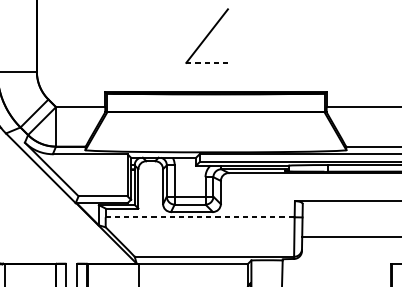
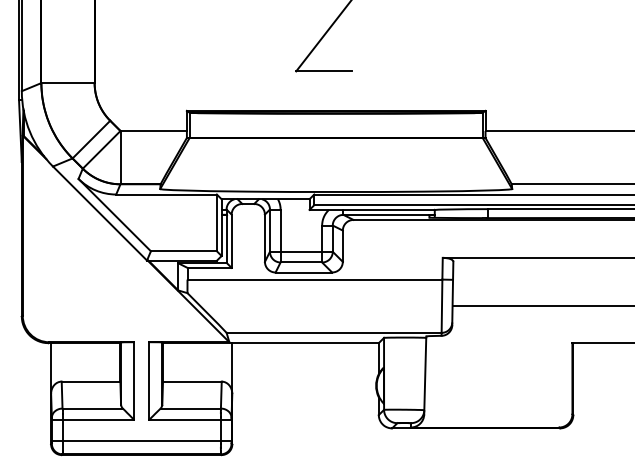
line: (206, 63) -> (323, 71), dashed -> solid
line: (200, 217) -> (315, 279), dashed -> solid

